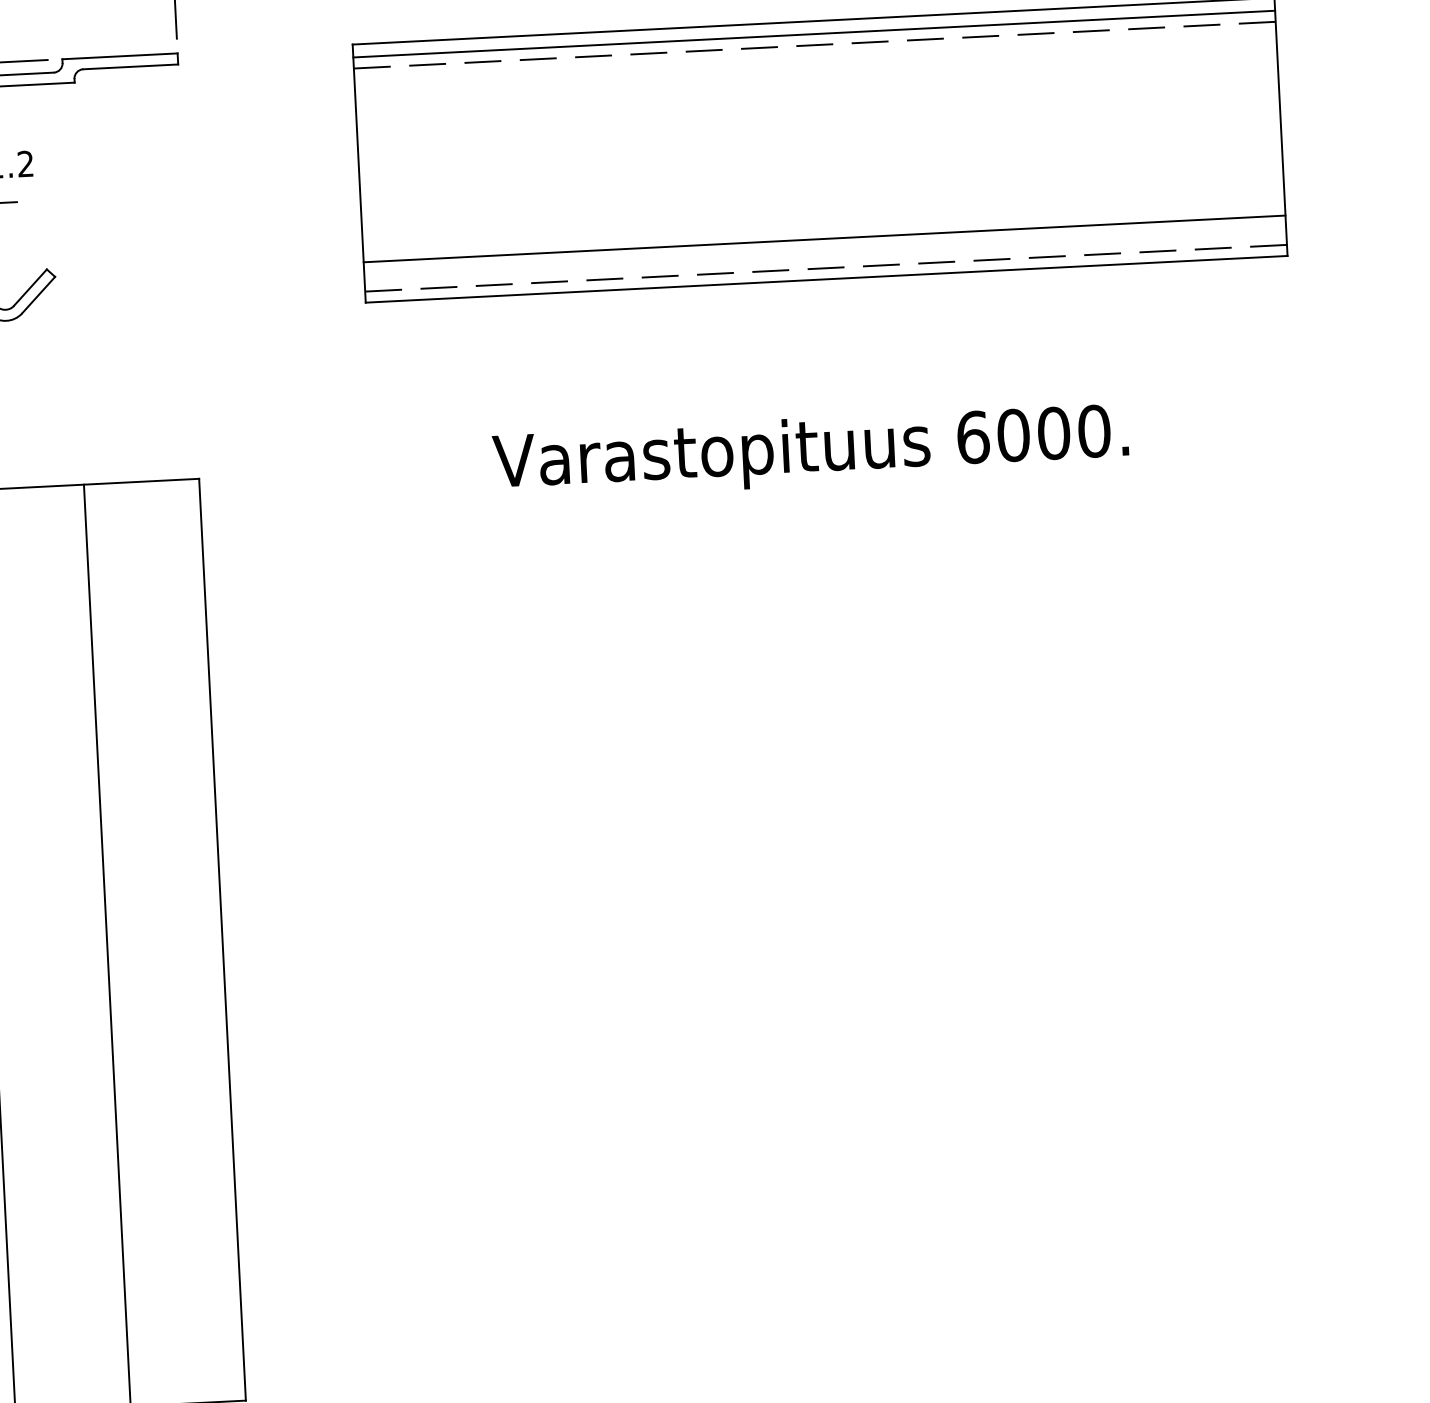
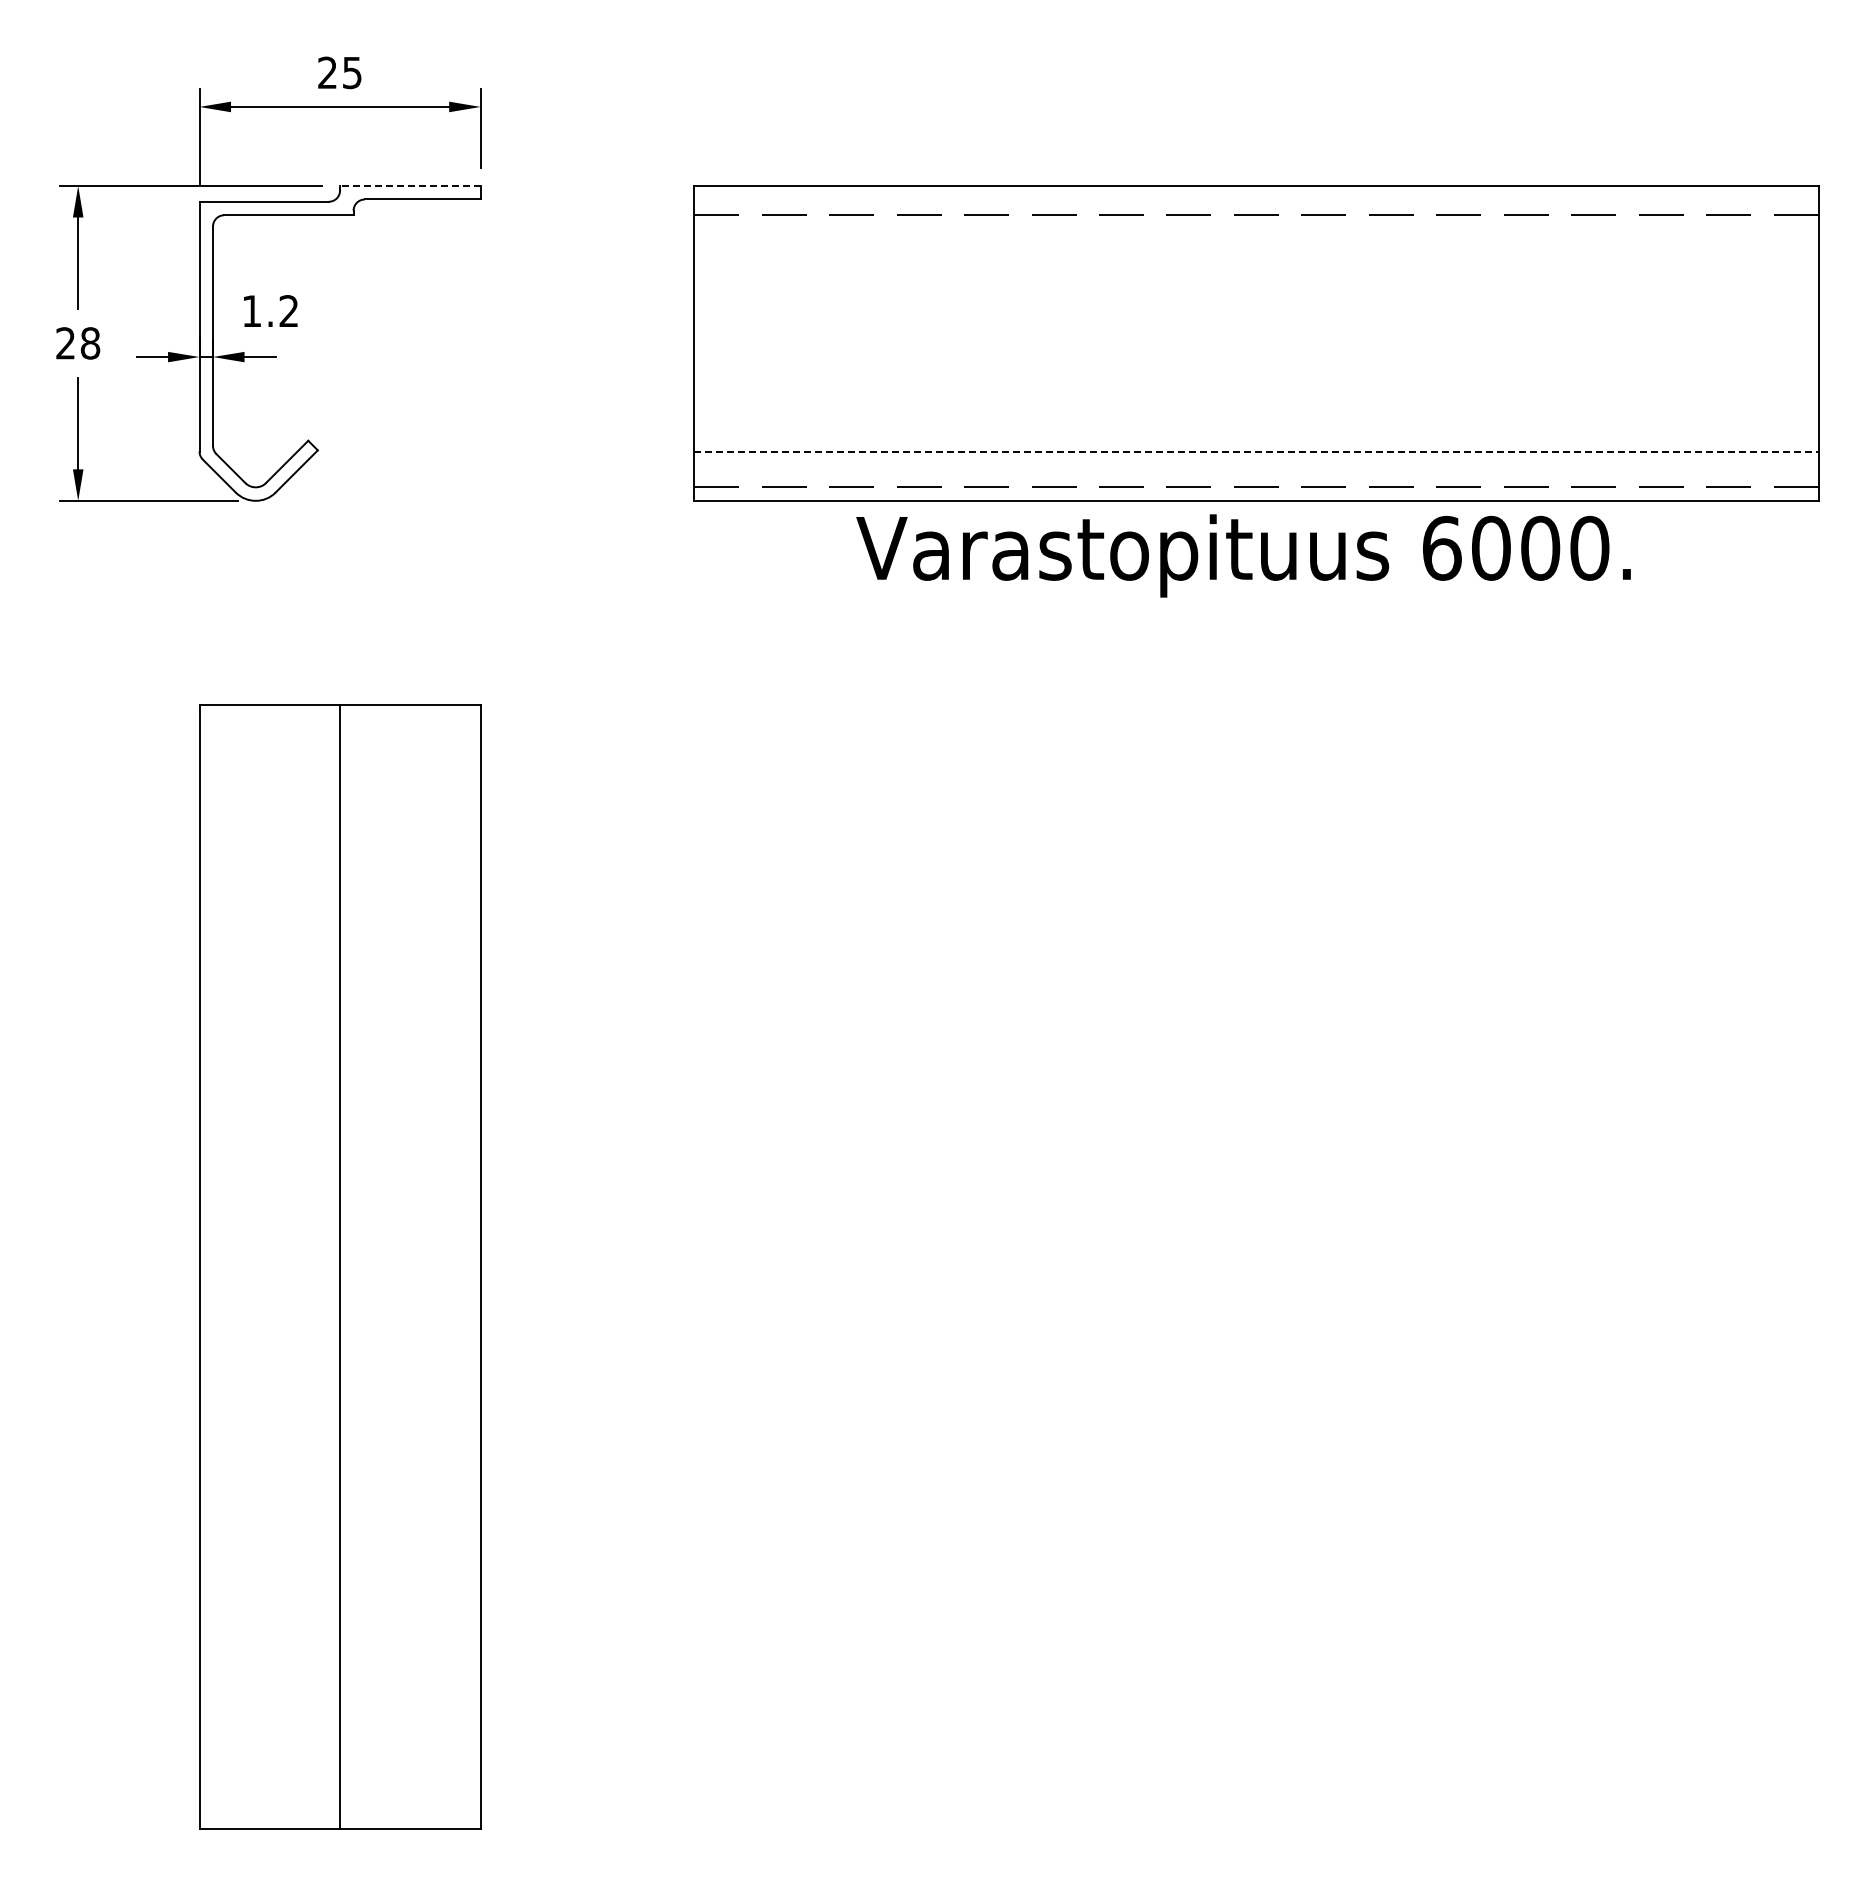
line: (814, 33) -> (1256, 201), removed
line: (119, 56) -> (409, 186), solid -> dashed
line: (824, 238) -> (1256, 451), solid -> dashed
text: (810, 451) -> (1243, 555), moved

